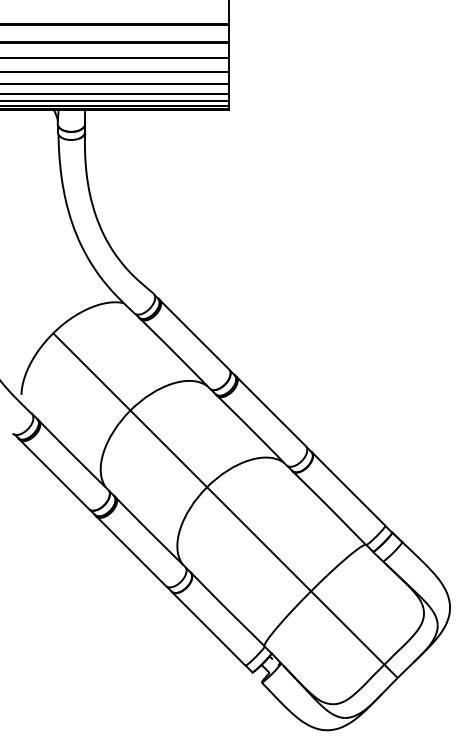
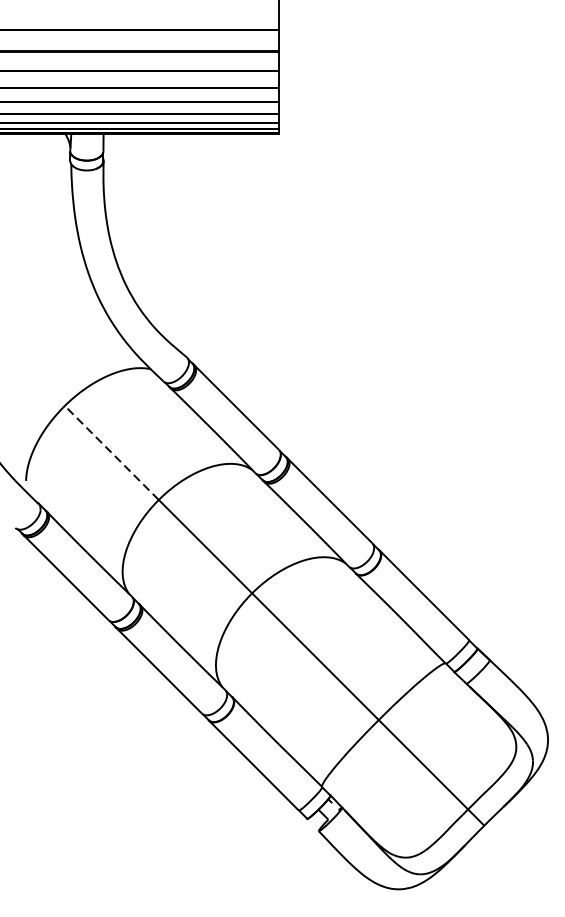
line: (91, 371) -> (111, 452), solid -> dashed

